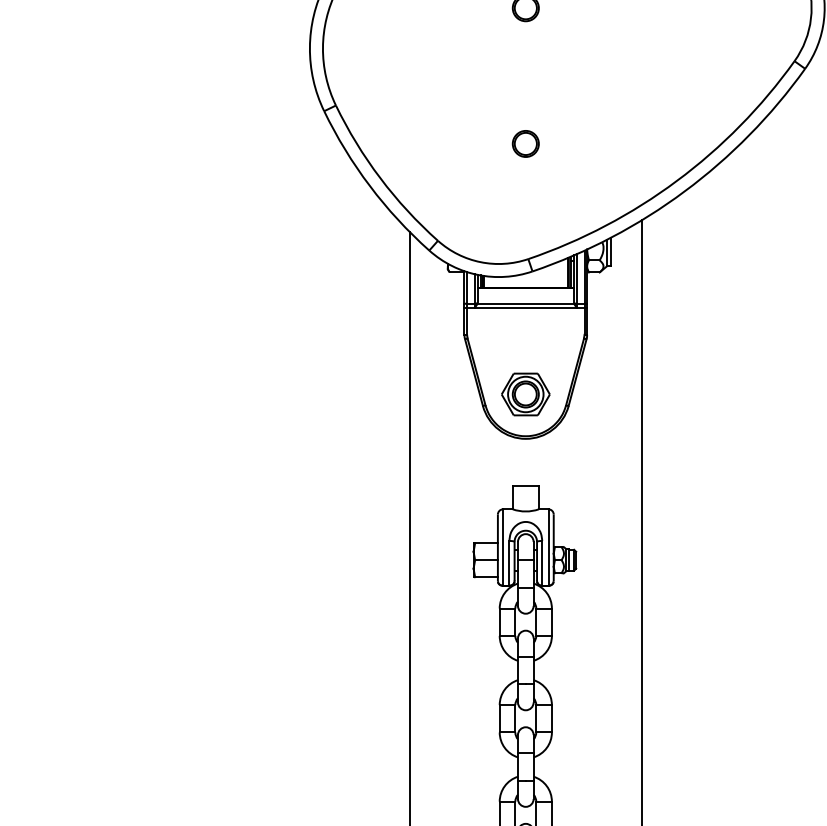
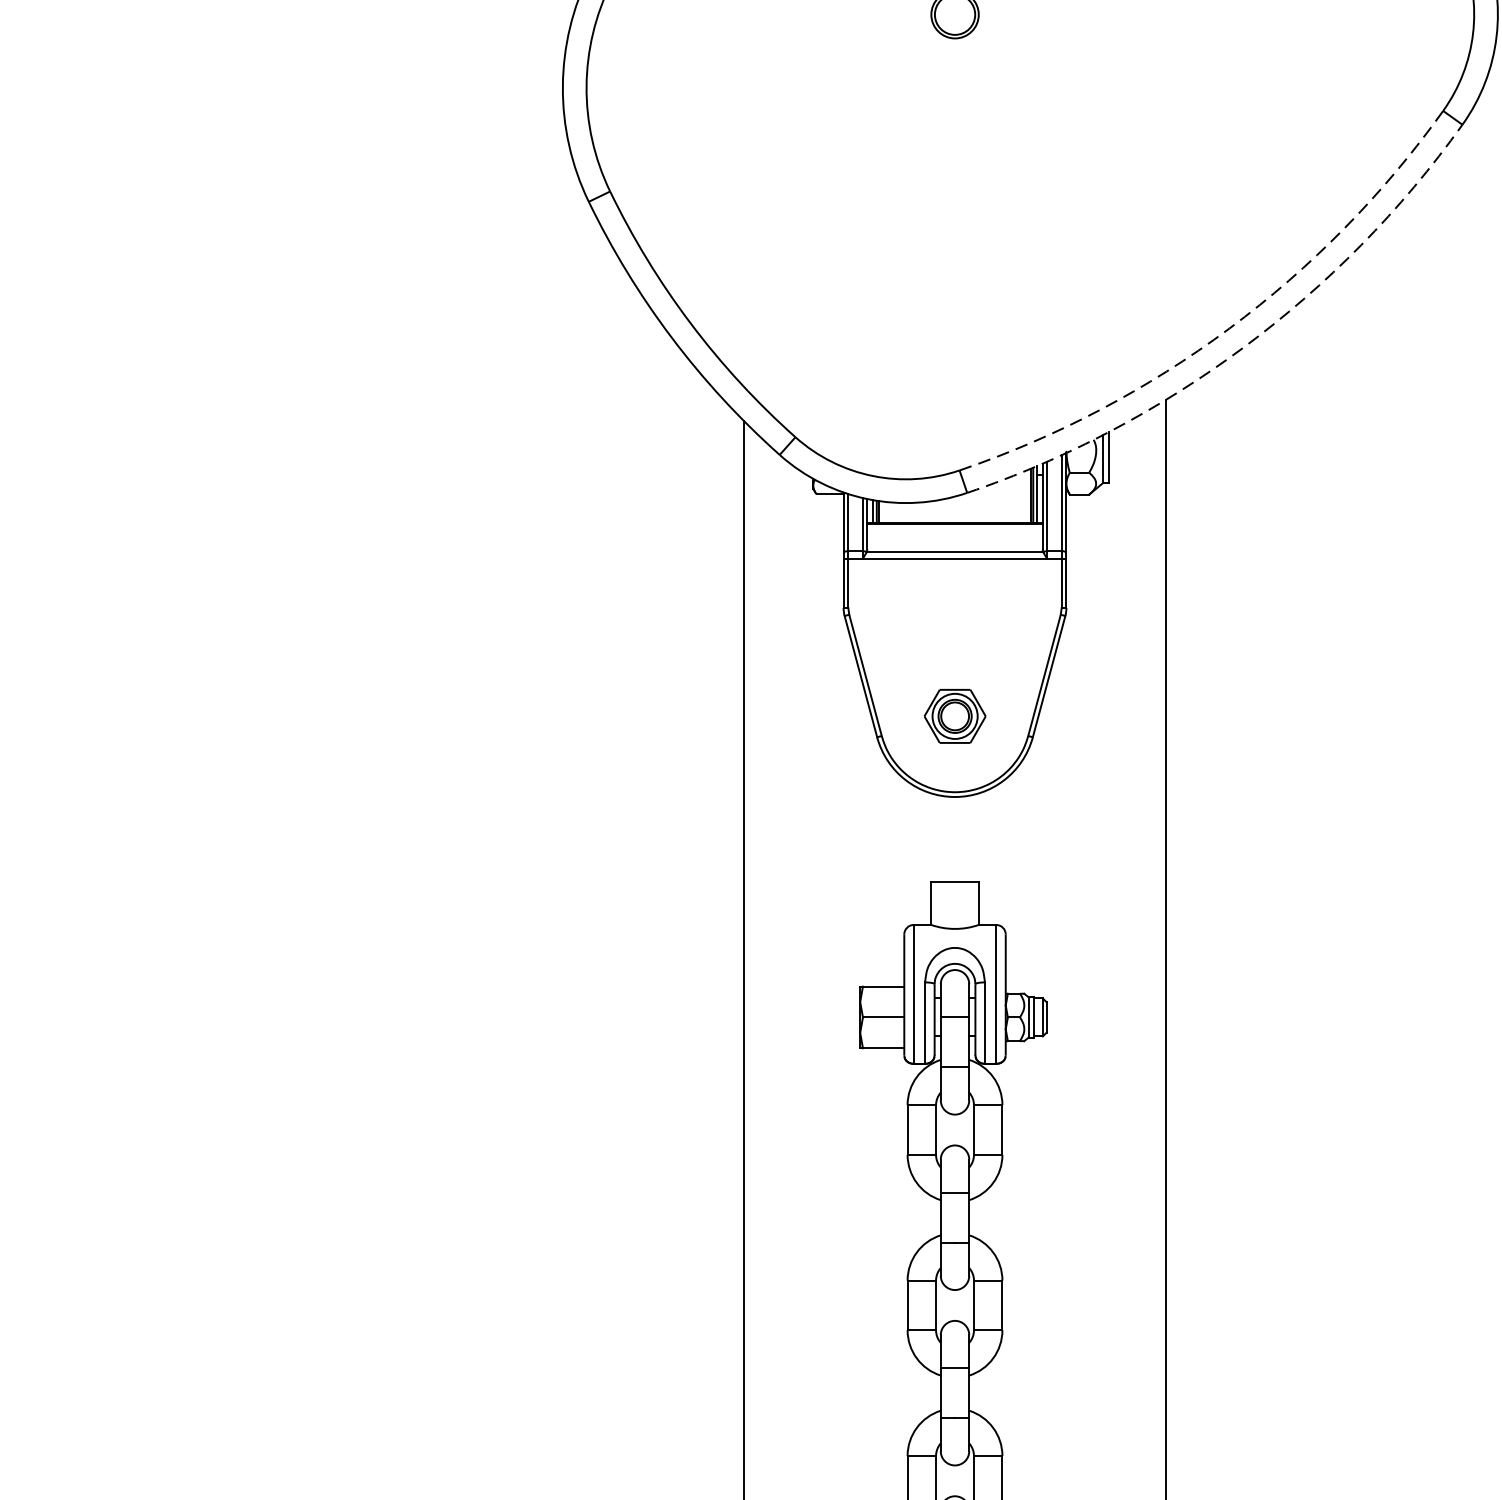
part: (525, 143) -> (954, 260), removed
arc: (676, 180) -> (1228, 327), solid -> dashed
arc: (684, 191) -> (1243, 347), solid -> dashed
part: (525, 394) -> (954, 716), size x0.7

